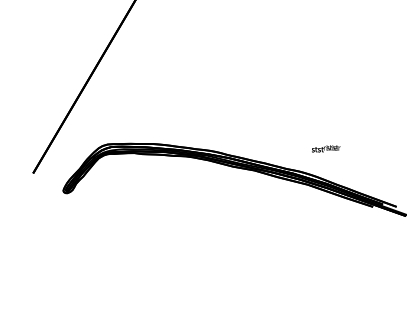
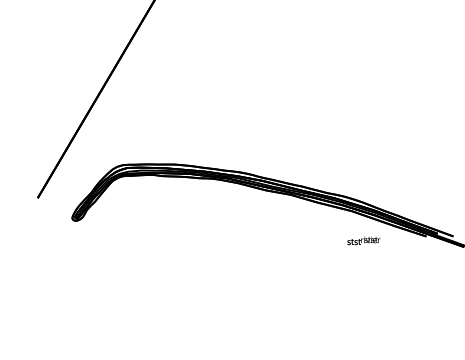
text: (325, 148) -> (363, 240), moved

